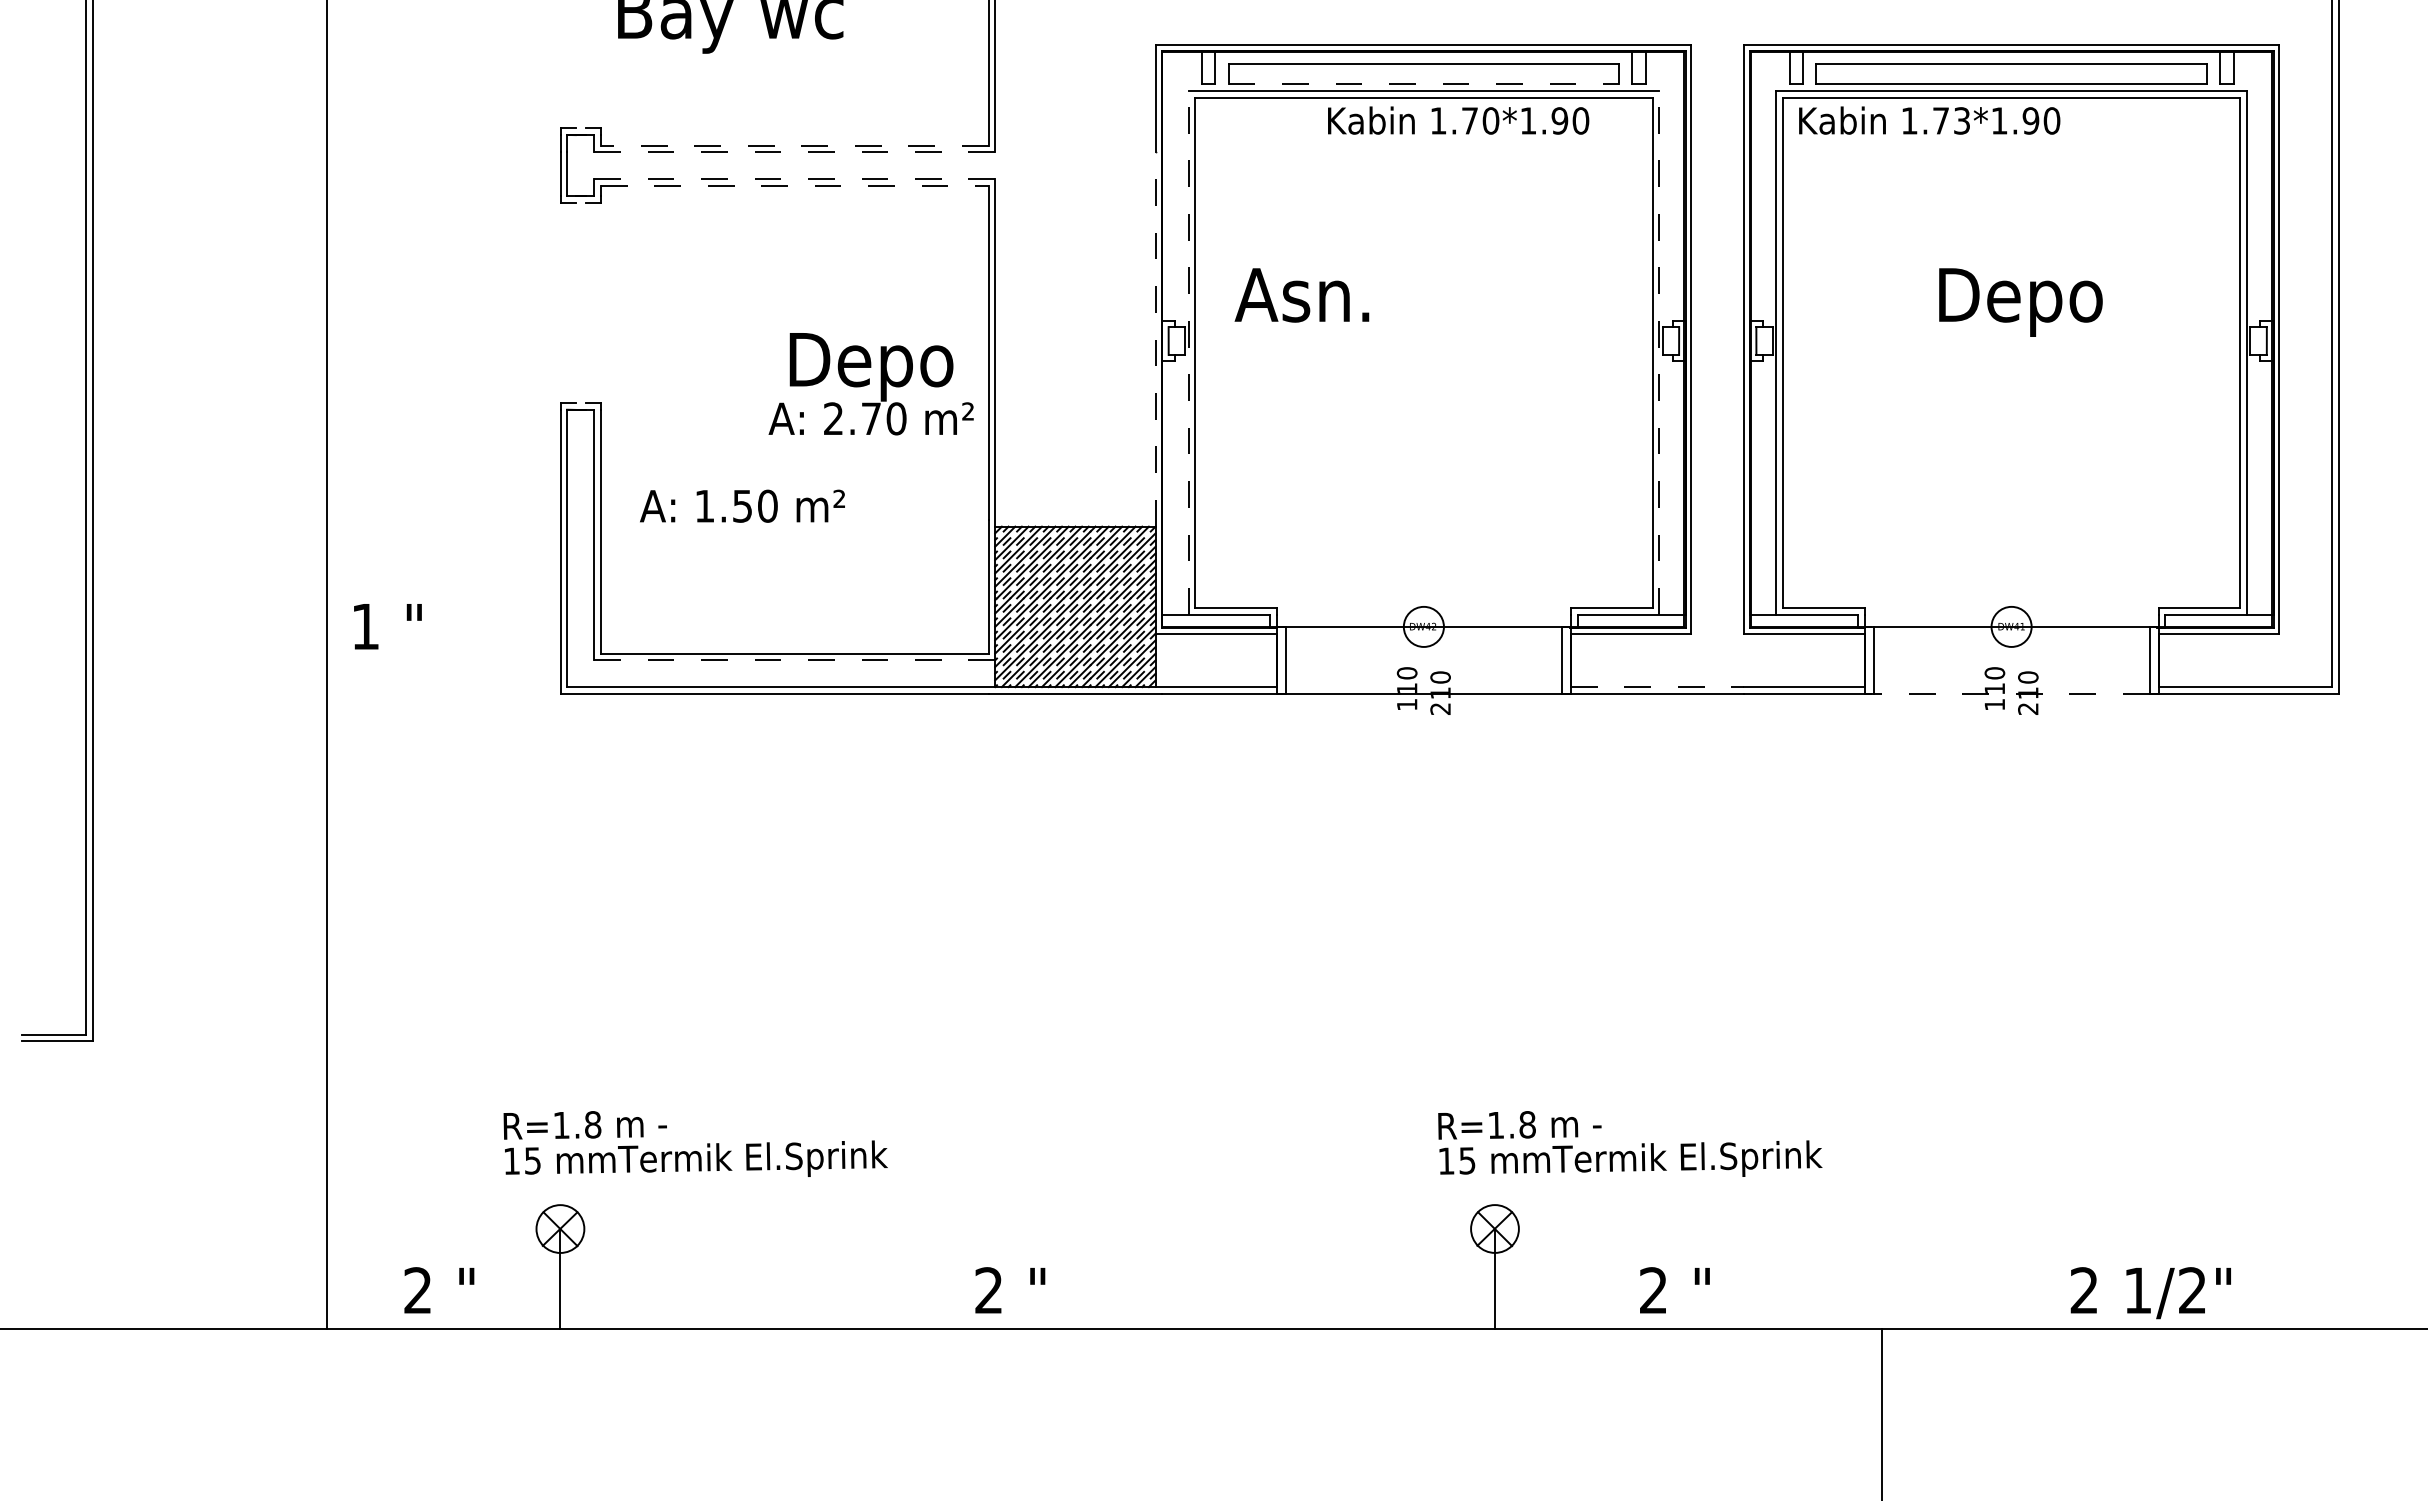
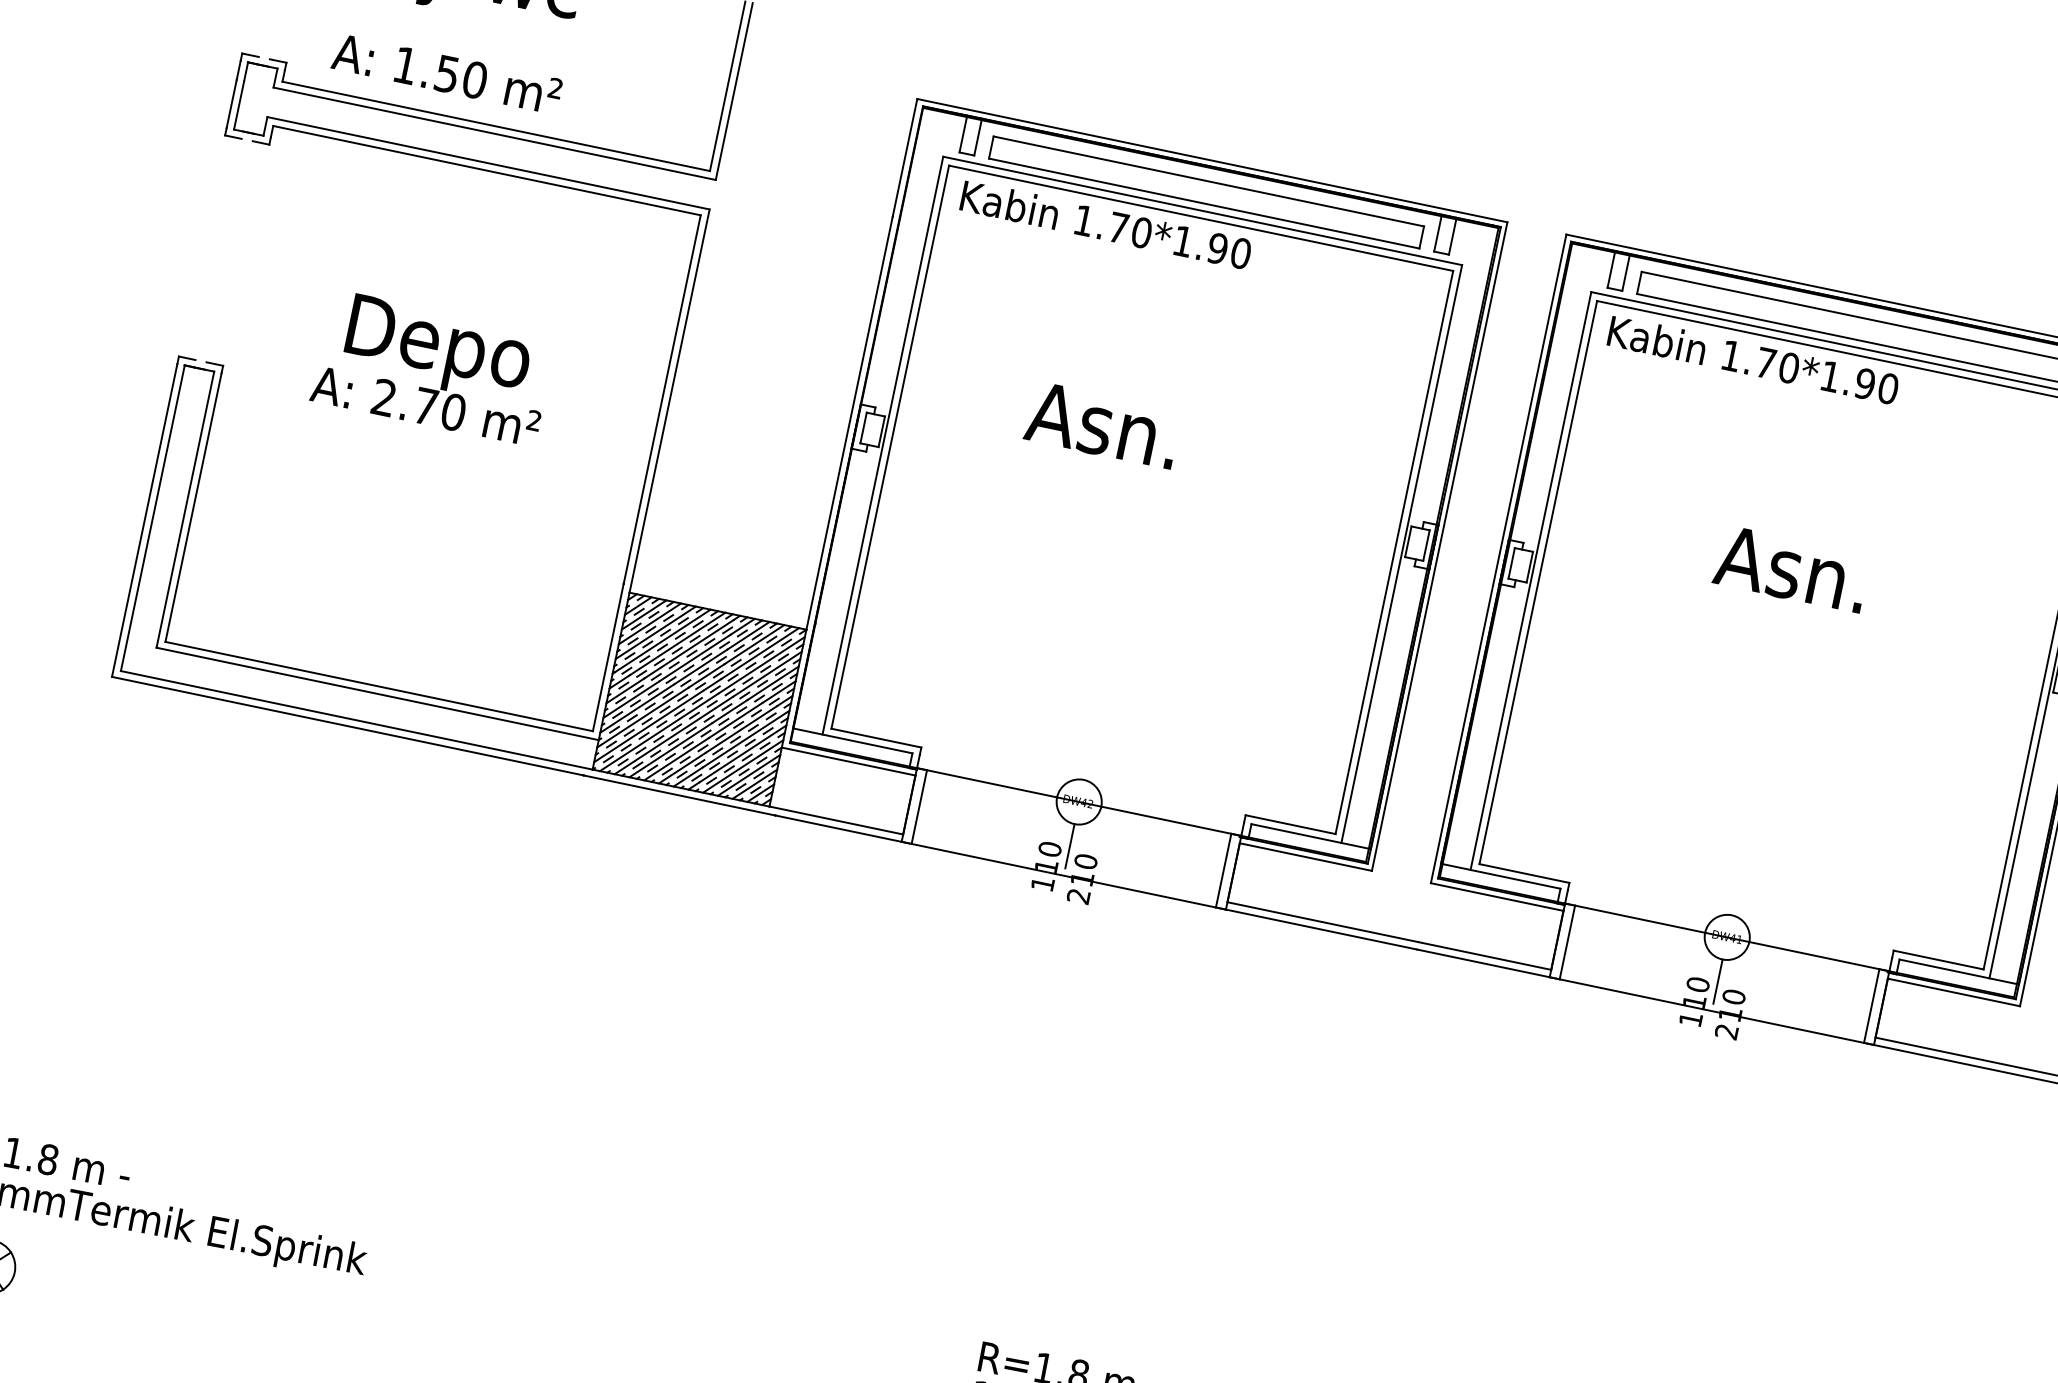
line: (1424, 84) -> (1204, 204), dashed -> solid
text: (1458, 120) -> (1106, 224), moved
text: (1961, 120) -> (1788, 367), 1.73*1.90 -> 1.70*1.90
line: (794, 145) -> (496, 126), dashed -> solid
line: (794, 152) -> (494, 133), dashed -> solid
line: (794, 179) -> (488, 163), dashed -> solid
line: (794, 185) -> (486, 170), dashed -> solid
text: (1301, 295) -> (1102, 425), moved
text: (2017, 302) -> (1808, 581), Depo -> Asn.
line: (1155, 339) -> (849, 423), dashed -> solid
line: (1188, 352) -> (882, 445), dashed -> solid
line: (1659, 352) -> (1402, 553), dashed -> solid
text: (870, 384) -> (432, 368), moved
text: (742, 505) -> (447, 73), moved
line: (794, 660) -> (377, 694), dashed -> solid
line: (1423, 666) -> (1069, 845), added
line: (2011, 666) -> (1718, 981), added
line: (1657, 687) -> (1322, 922), dashed -> solid
line: (2011, 693) -> (1711, 1010), dashed -> solid

